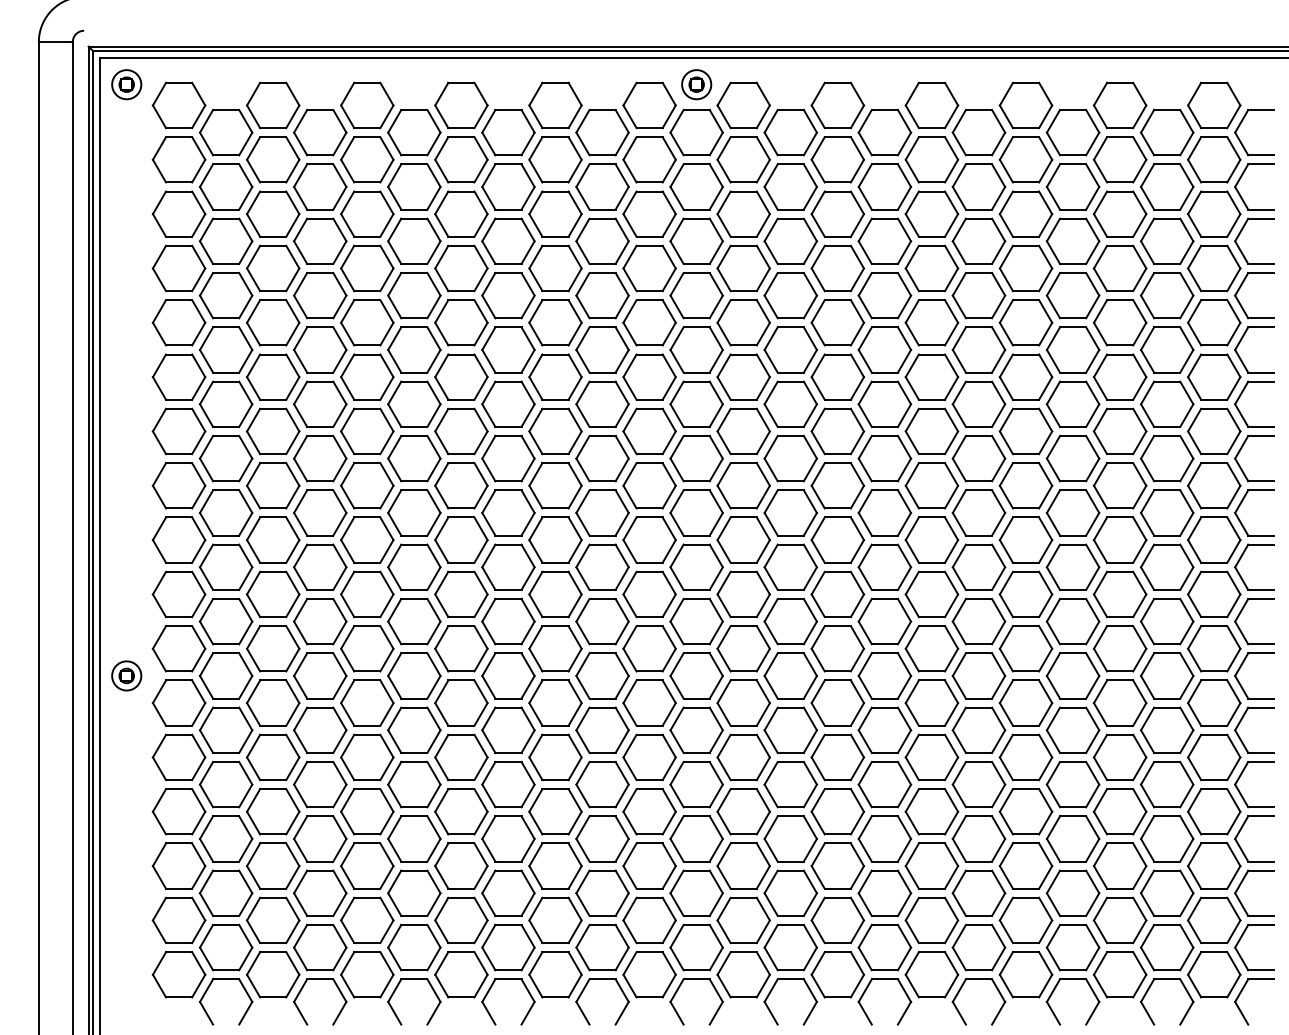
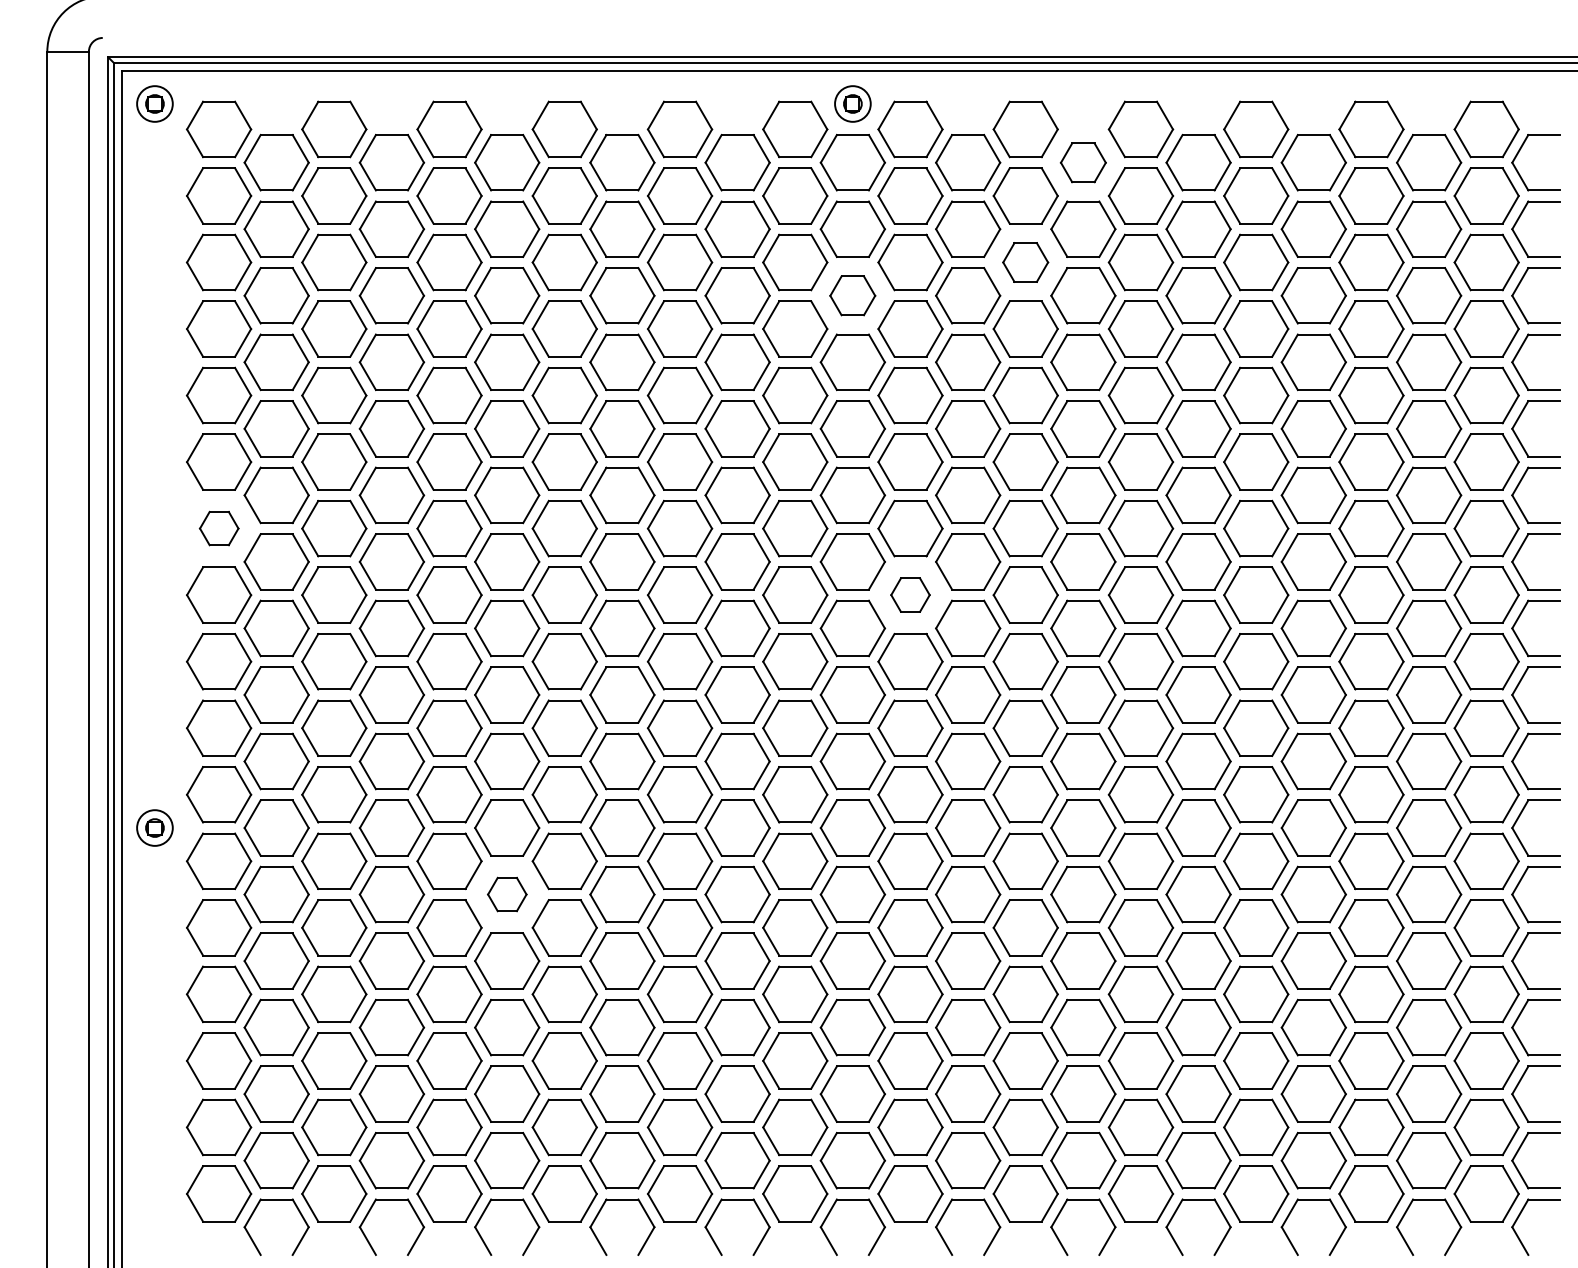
part: (884, 132) -> (1083, 162), size x0.7
part: (837, 214) -> (1025, 262), size x0.7
part: (696, 241) -> (852, 295), size x0.7
part: (179, 431) -> (219, 528), size x0.6
part: (743, 485) -> (910, 594), size x0.6
part: (414, 730) -> (507, 894), size x0.6

